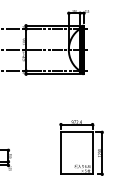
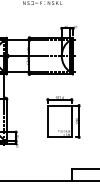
part: (81, 148) -> (63, 117), moved

